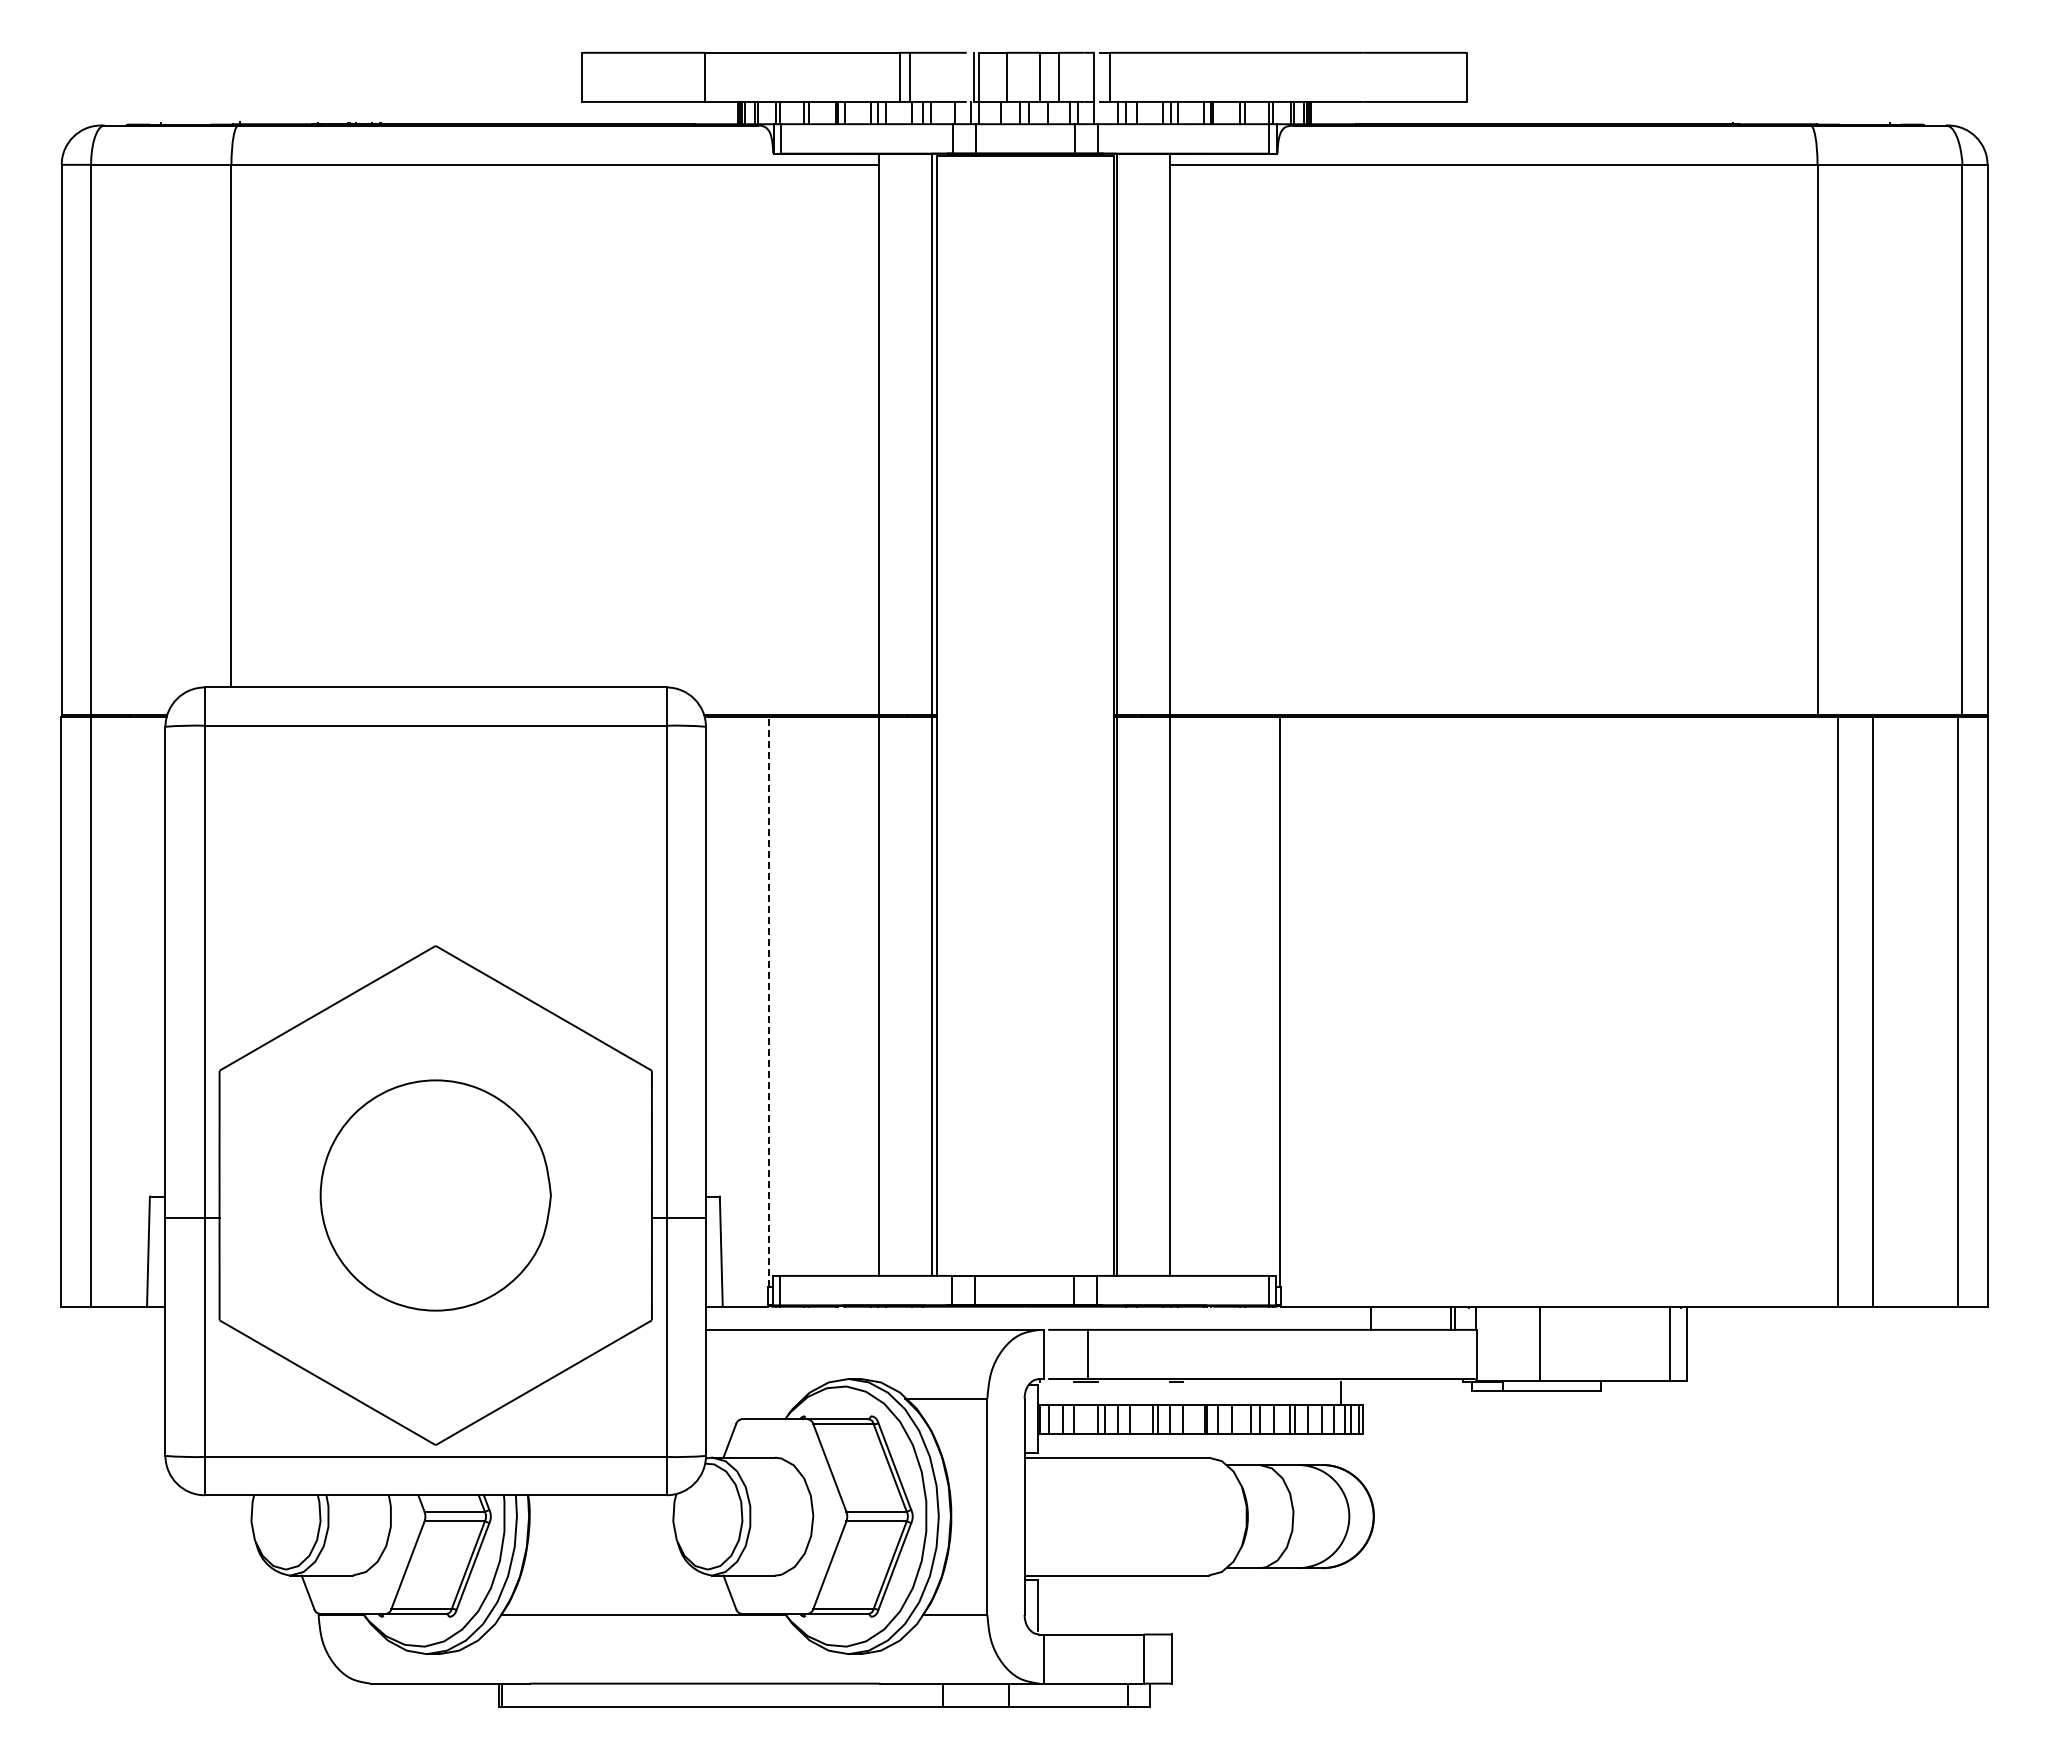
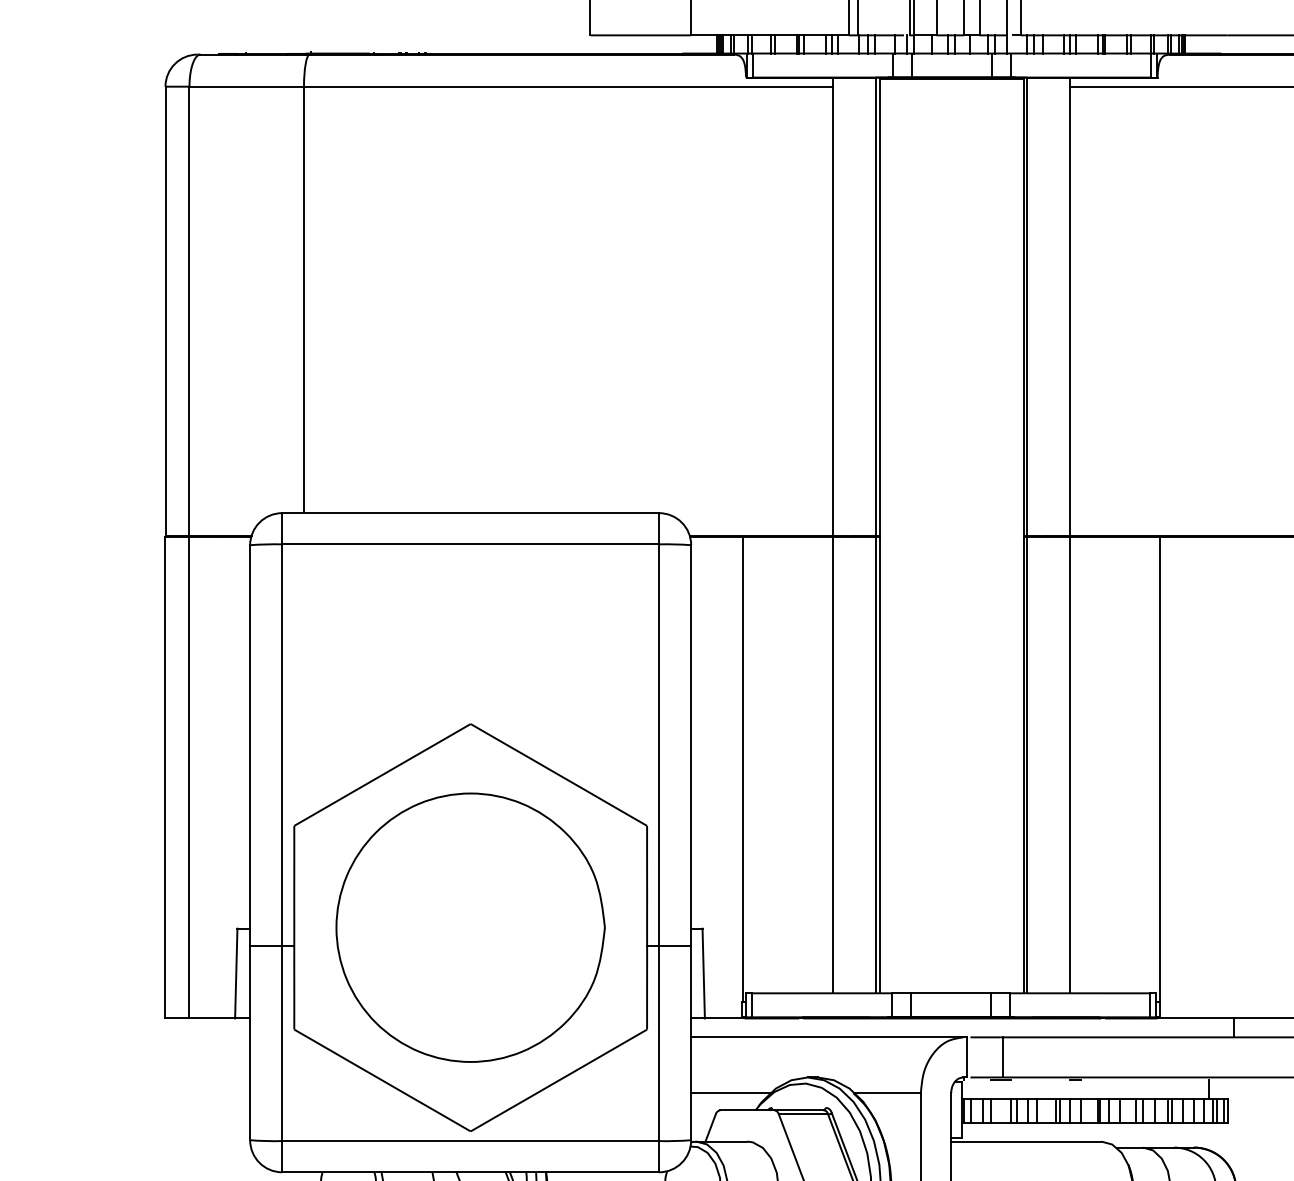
line: (769, 1001) -> (743, 769), dashed -> solid
part: (435, 1195) -> (470, 927), size x1.43
line: (755, 1398) -> (731, 1093), added

